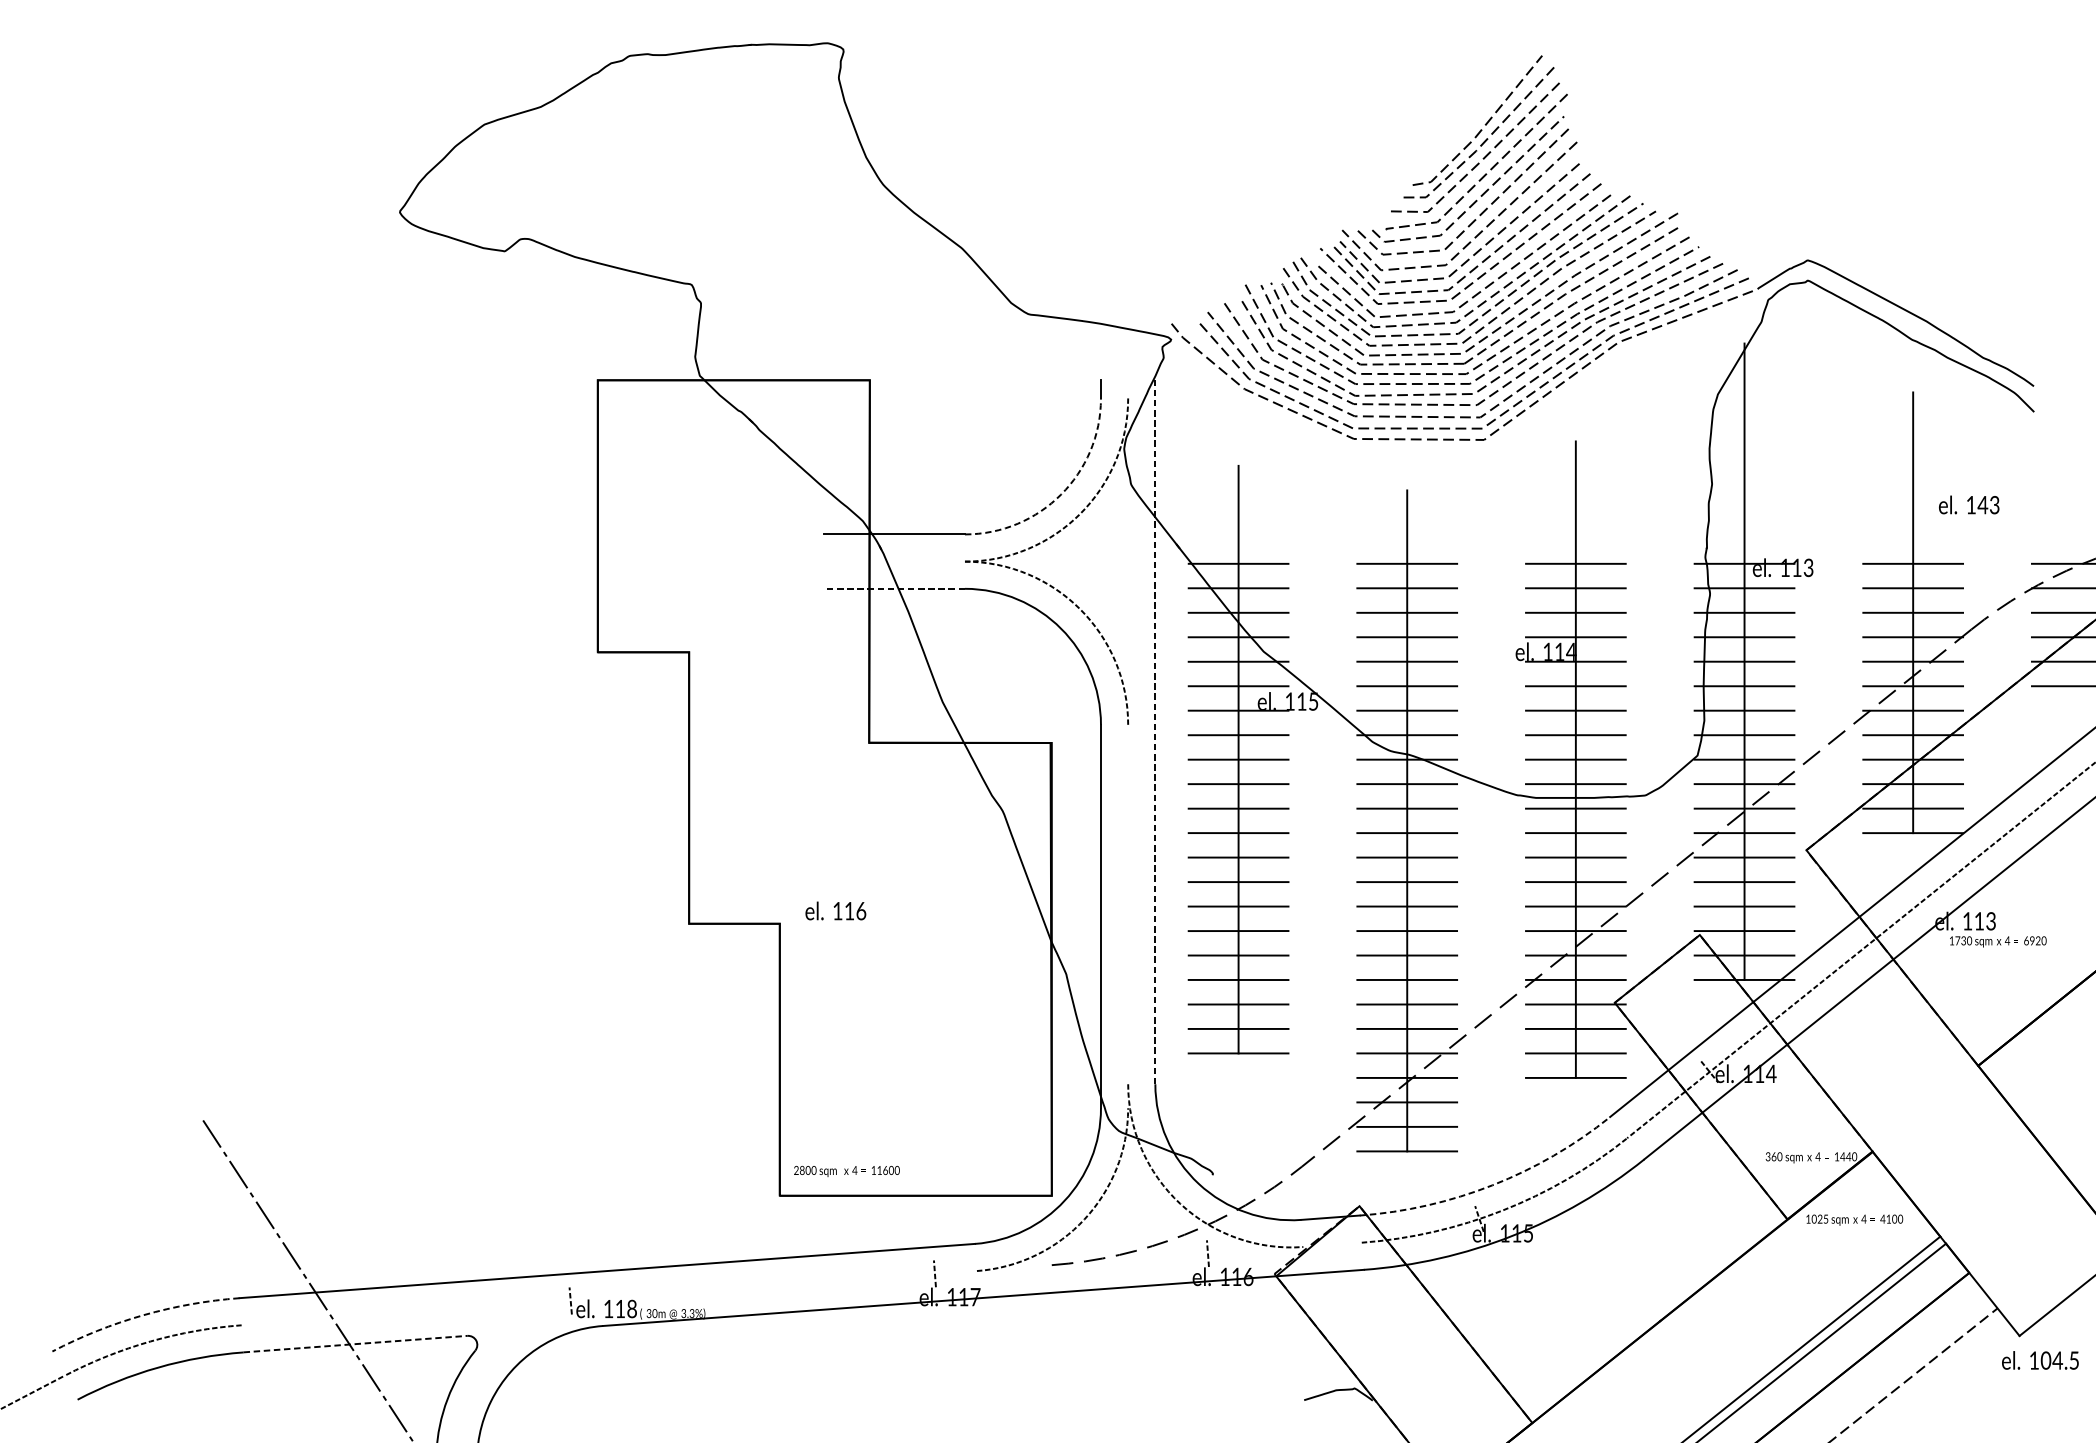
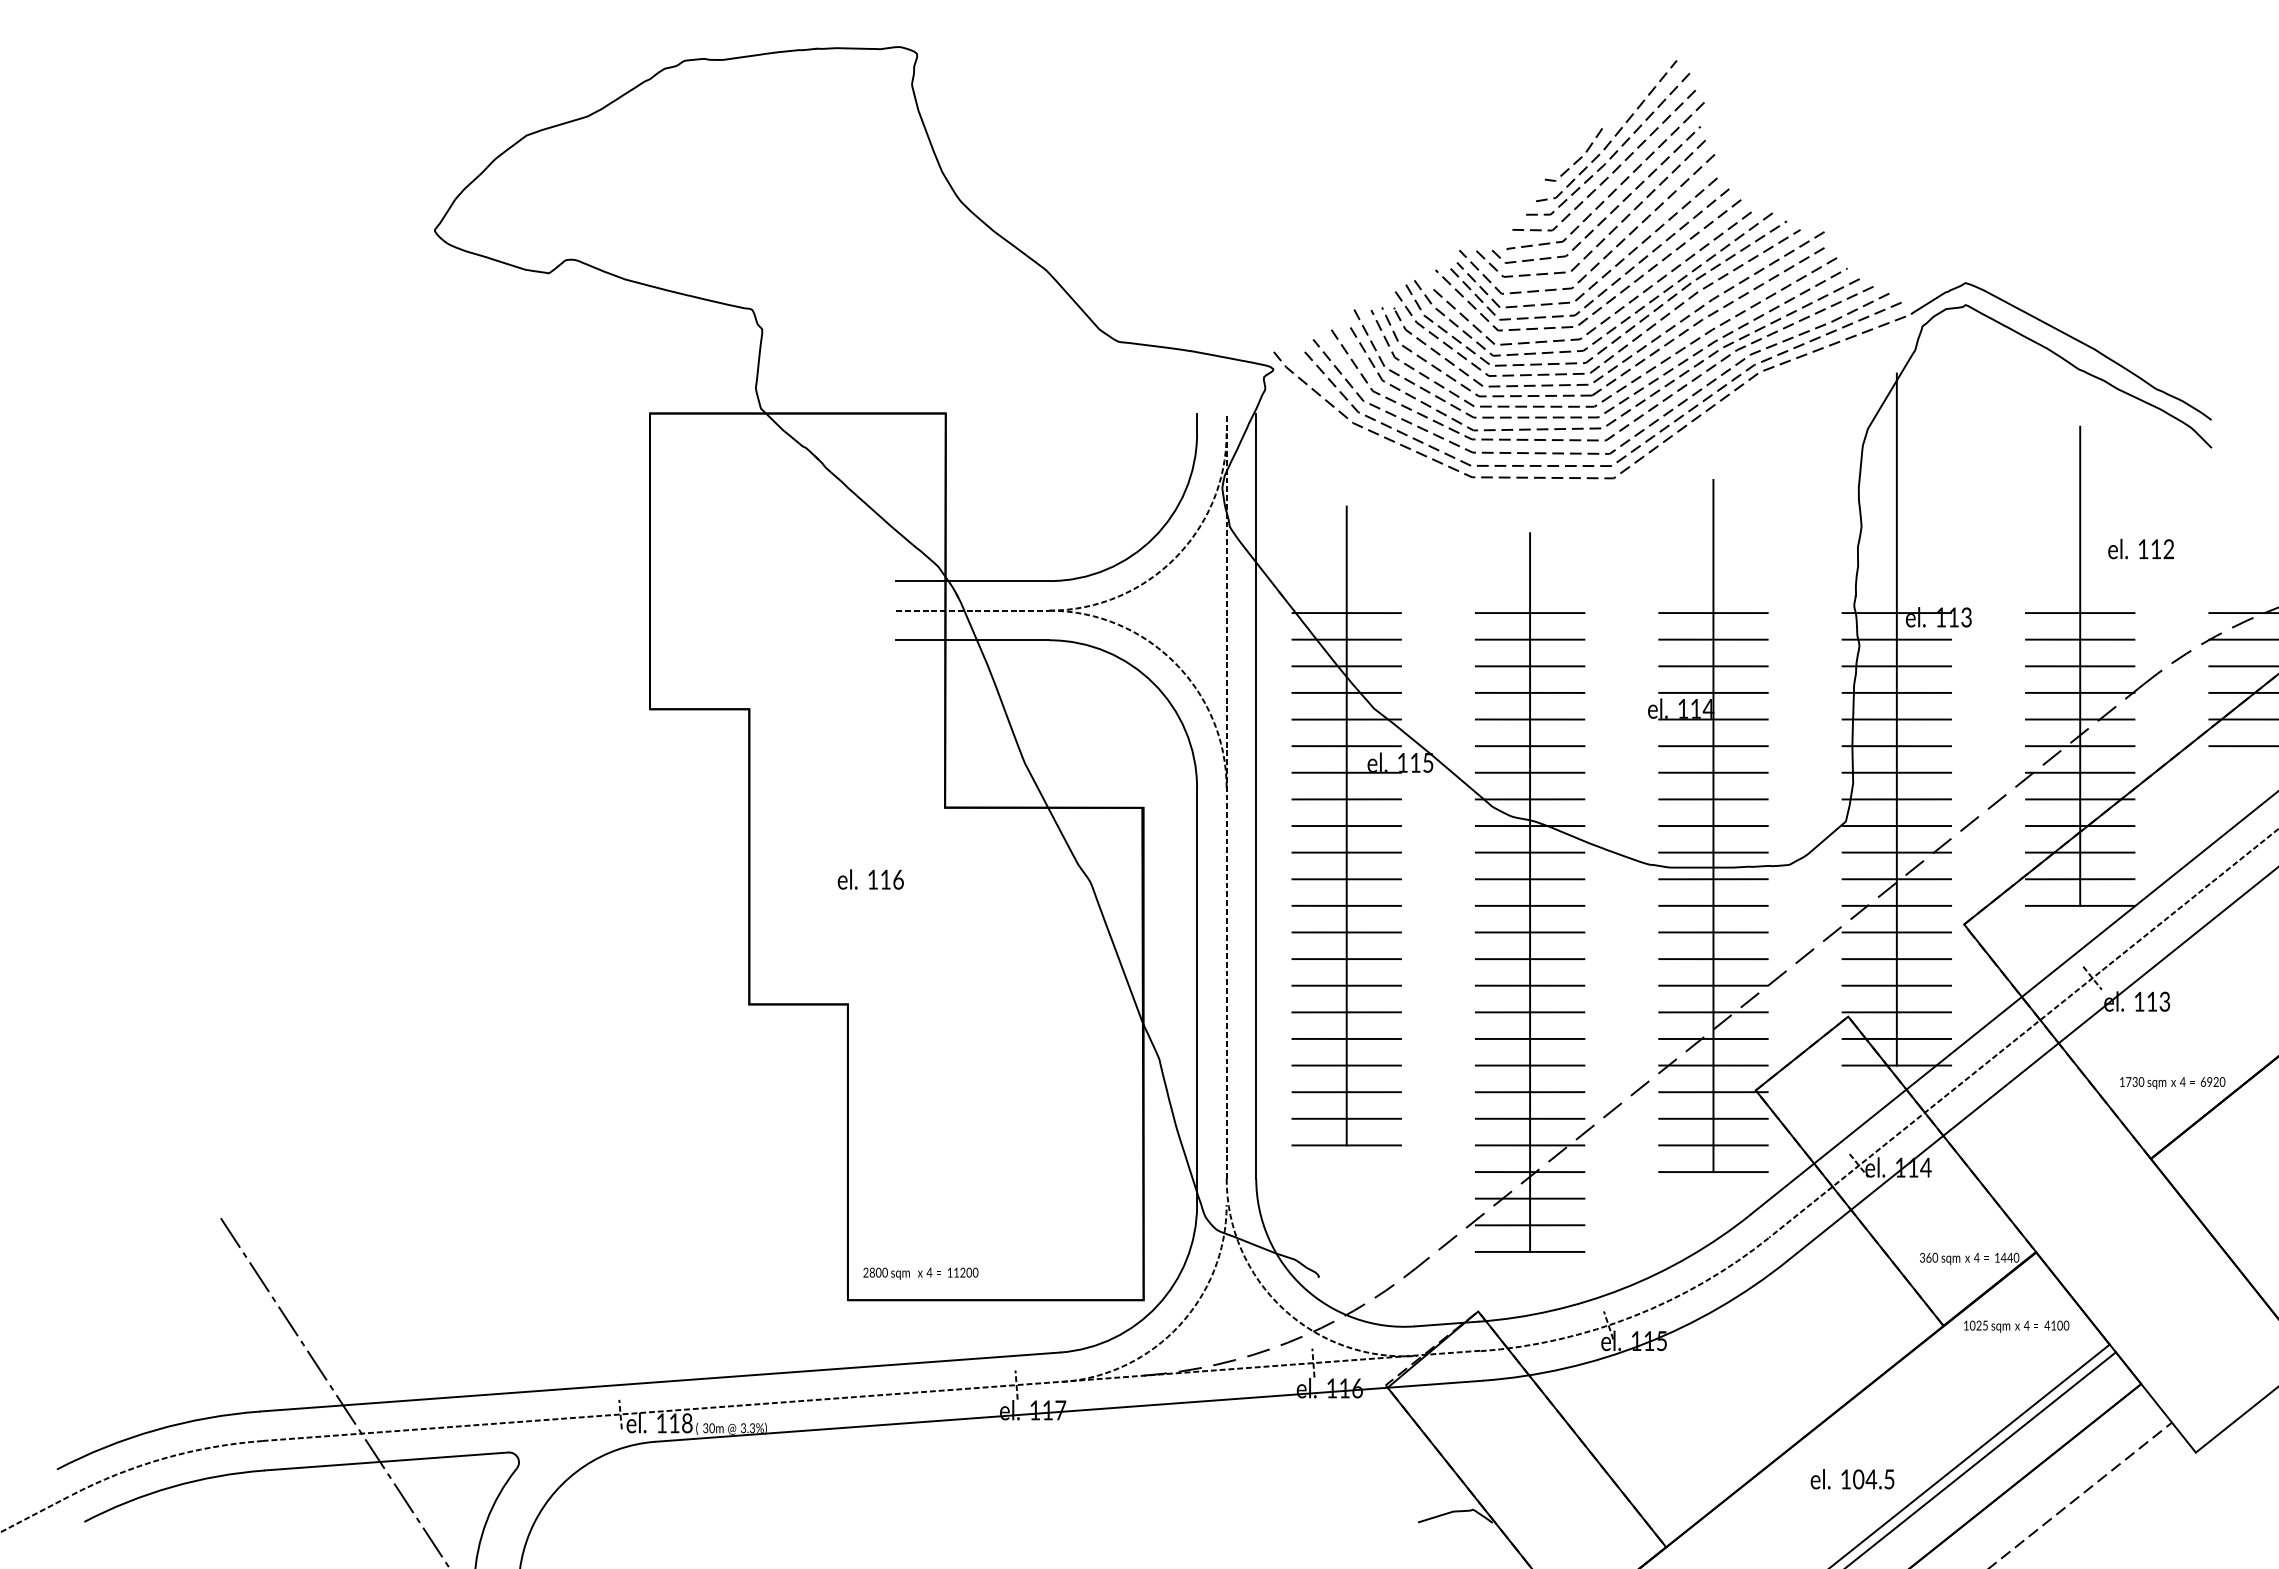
line: (1451, 145) -> (1578, 158), added
arc: (1060, 494) -> (1153, 537), dashed -> solid
text: (1988, 505) -> (2162, 549), 143 -> 112
line: (894, 561) -> (972, 610), added
line: (894, 589) -> (972, 640), dashed -> solid
line: (1128, 731) -> (1226, 795), added
line: (1155, 732) -> (1256, 796), dashed -> solid
line: (1924, 899) -> (2092, 977), added
text: (835, 910) -> (870, 879), moved
text: (1998, 942) -> (2172, 1083), moved
text: (885, 1170) -> (962, 1272), 11600 -> 11200
arc: (1492, 1185) -> (1622, 1288), dashed -> solid
line: (801, 1283) -> (871, 1395), added
arc: (143, 1315) -> (155, 1430), dashed -> solid
line: (356, 1344) -> (387, 1461), dashed -> solid
text: (2040, 1360) -> (1852, 1479), moved

